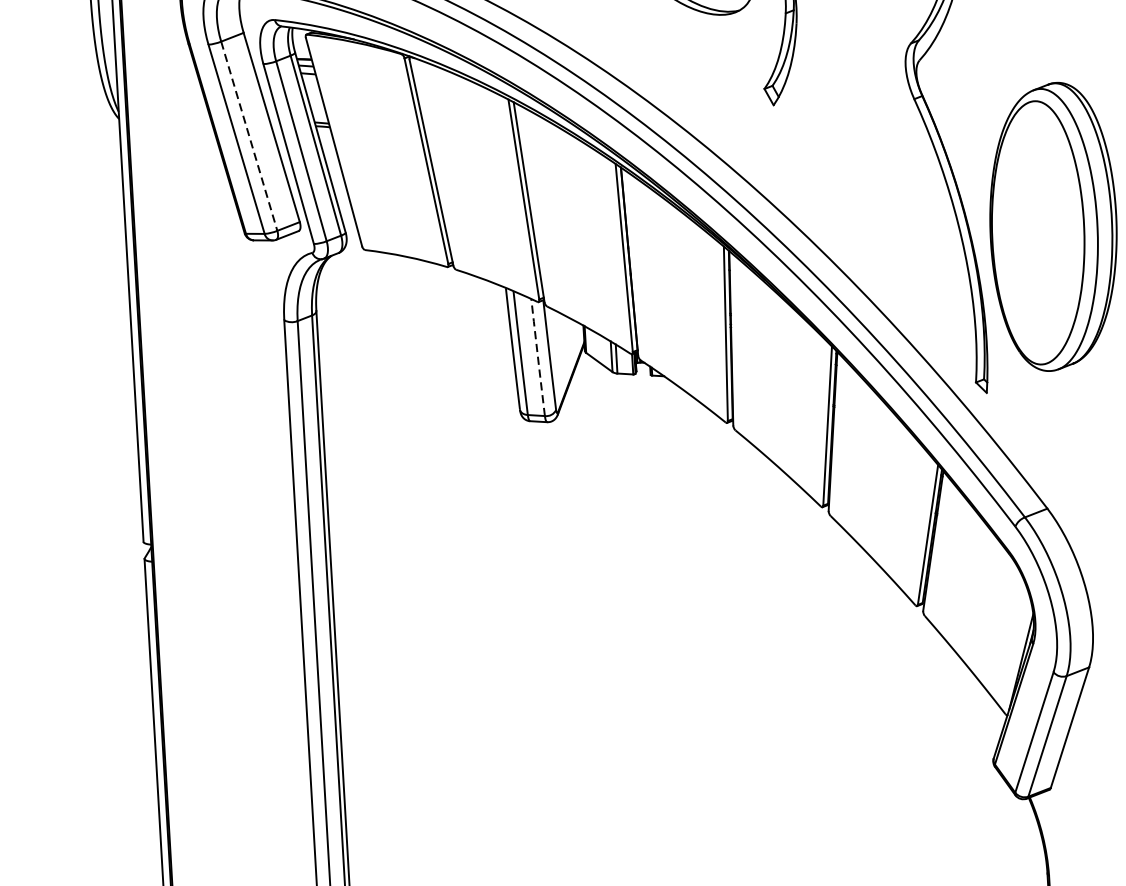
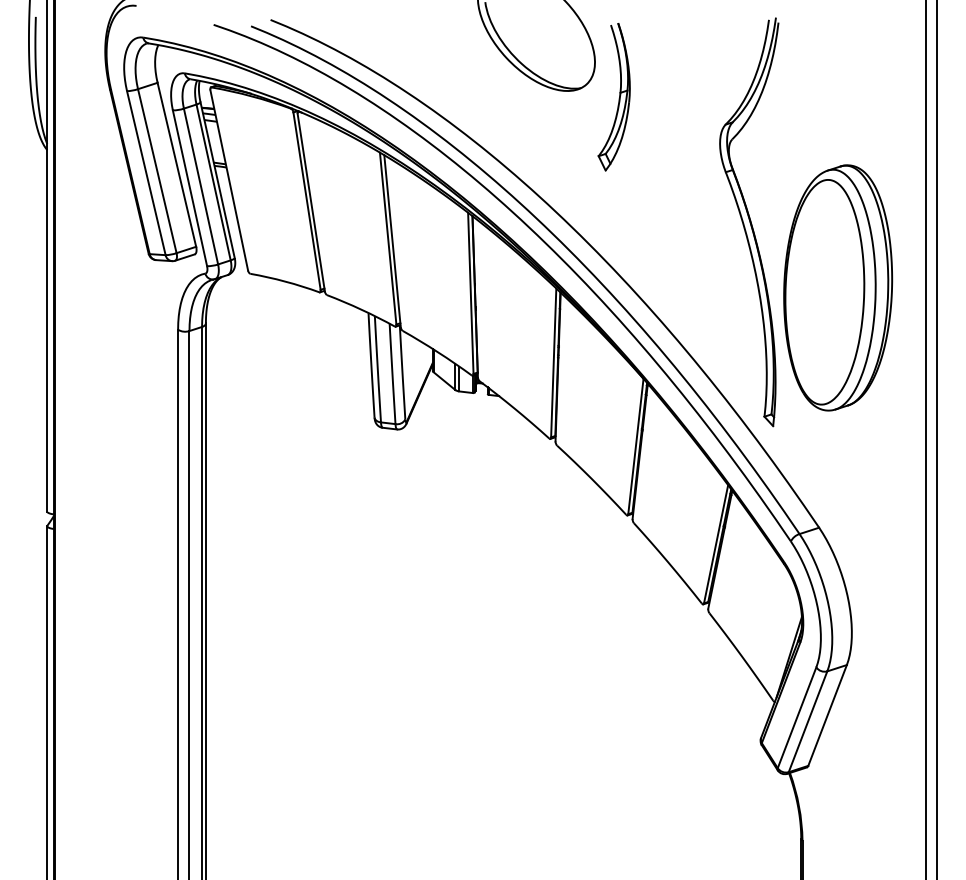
line: (249, 136) -> (157, 171), dashed -> solid
line: (538, 357) -> (392, 373), dashed -> solid

